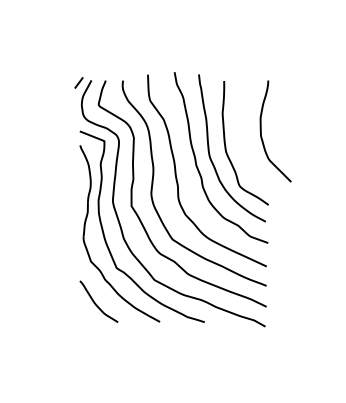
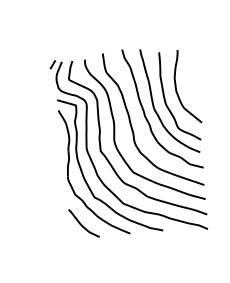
curve: (262, 136) -> (177, 91), moved

